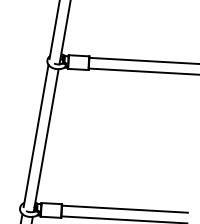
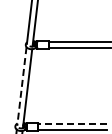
line: (35, 135) -> (21, 86), solid -> dashed
line: (124, 208) -> (72, 123), solid -> dashed

